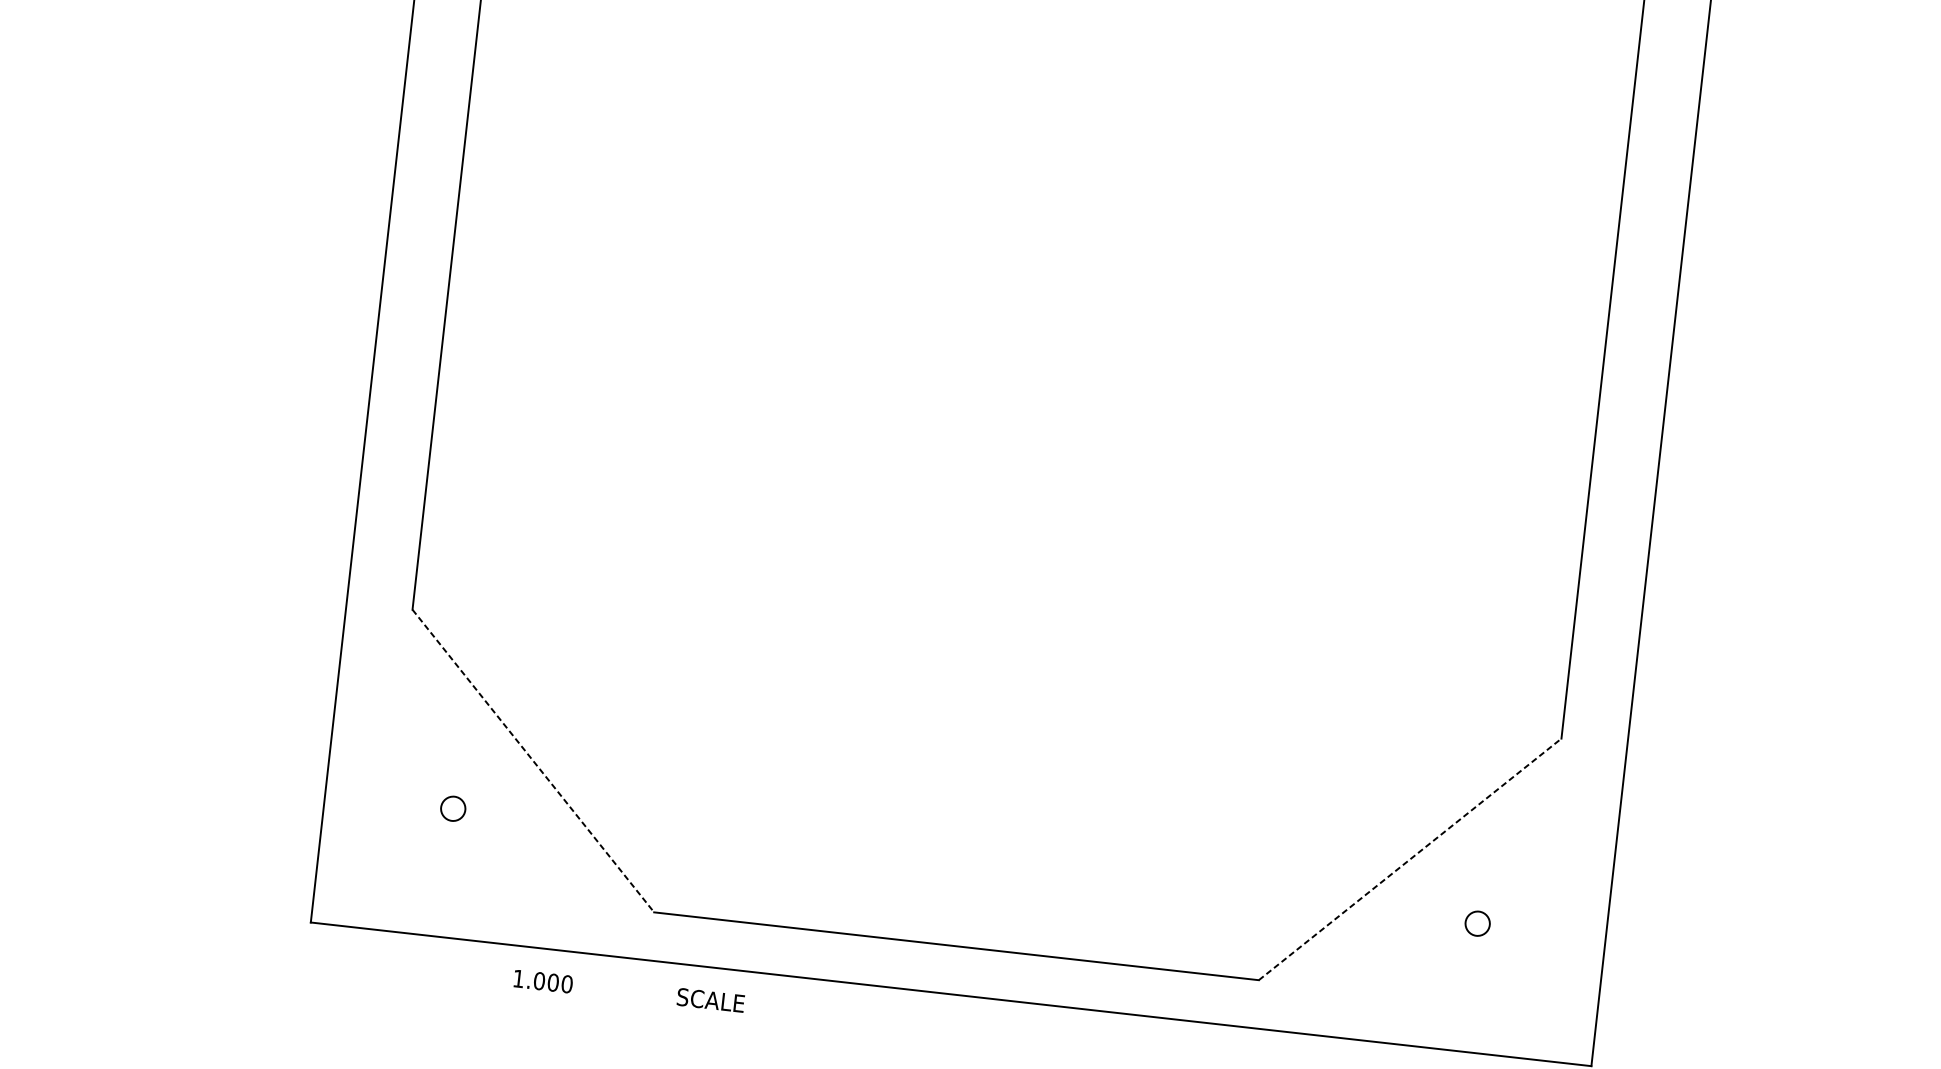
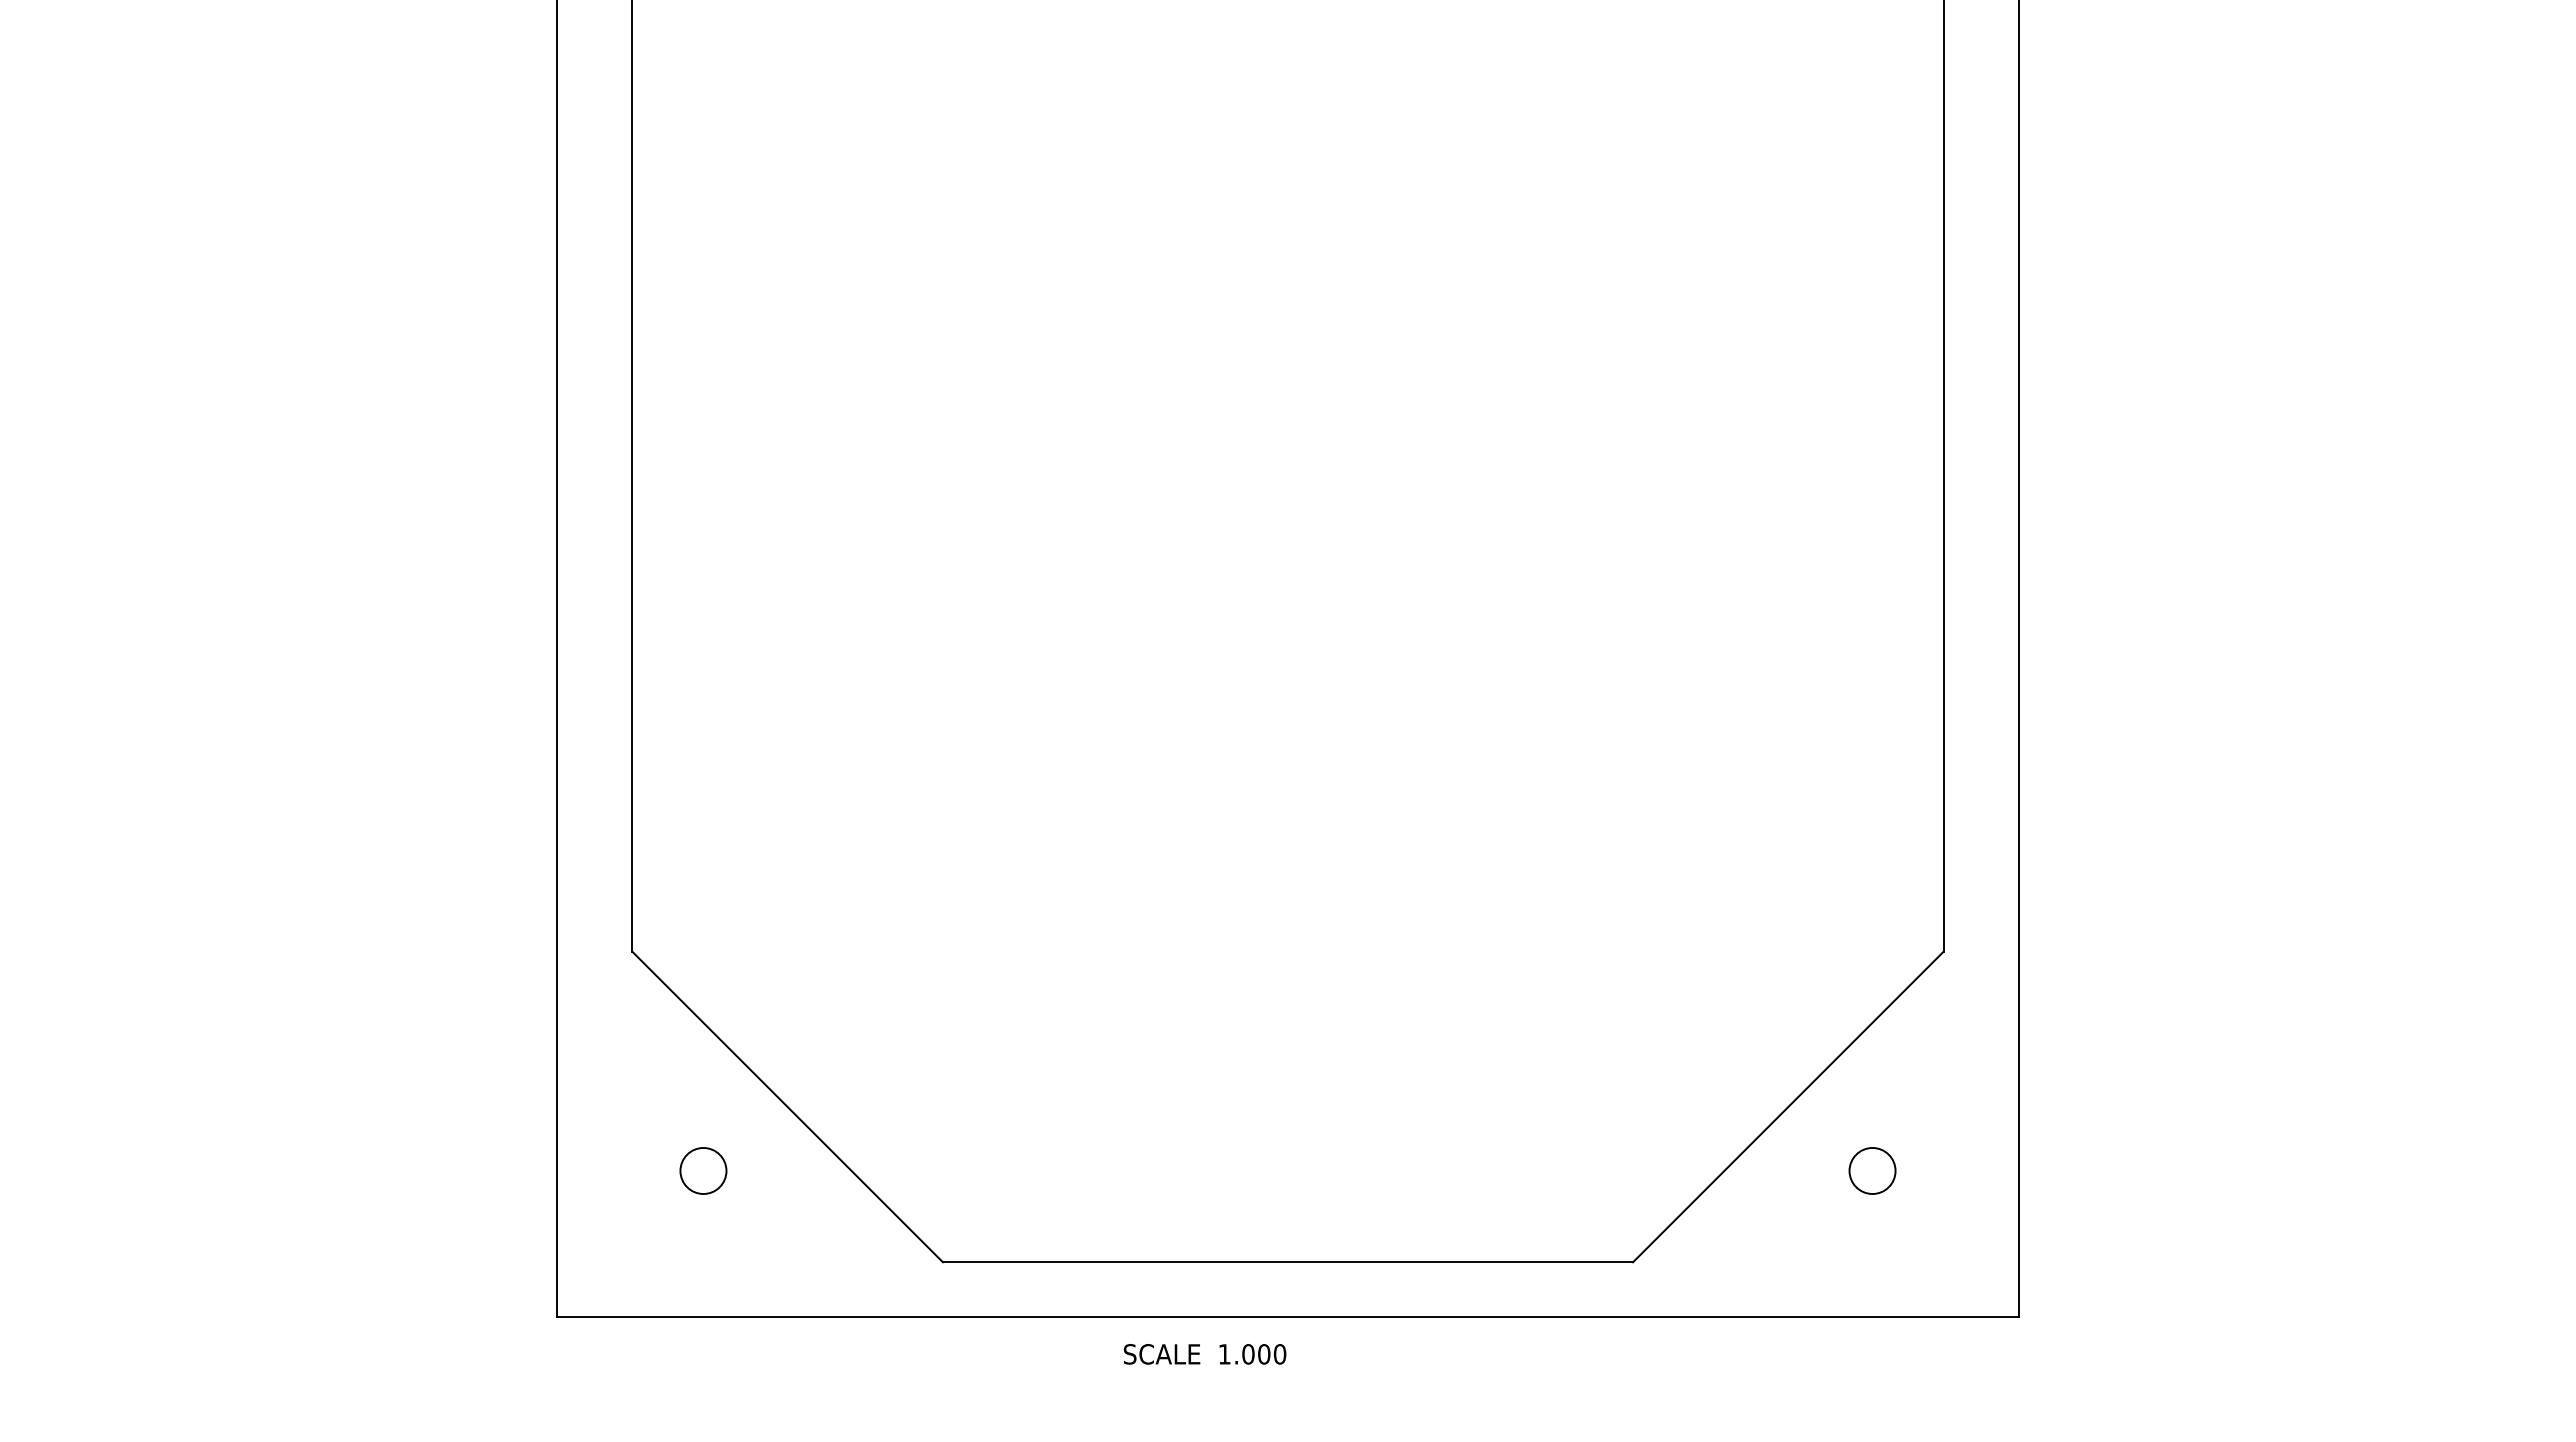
line: (533, 761) -> (787, 1107), dashed -> solid
circle: (453, 808) -> (703, 1170), size x1.67
line: (1410, 859) -> (1788, 1107), dashed -> solid
circle: (1477, 923) -> (1872, 1170), size x1.67
text: (543, 981) -> (1252, 1354), moved
text: (710, 1000) -> (1161, 1354), moved

